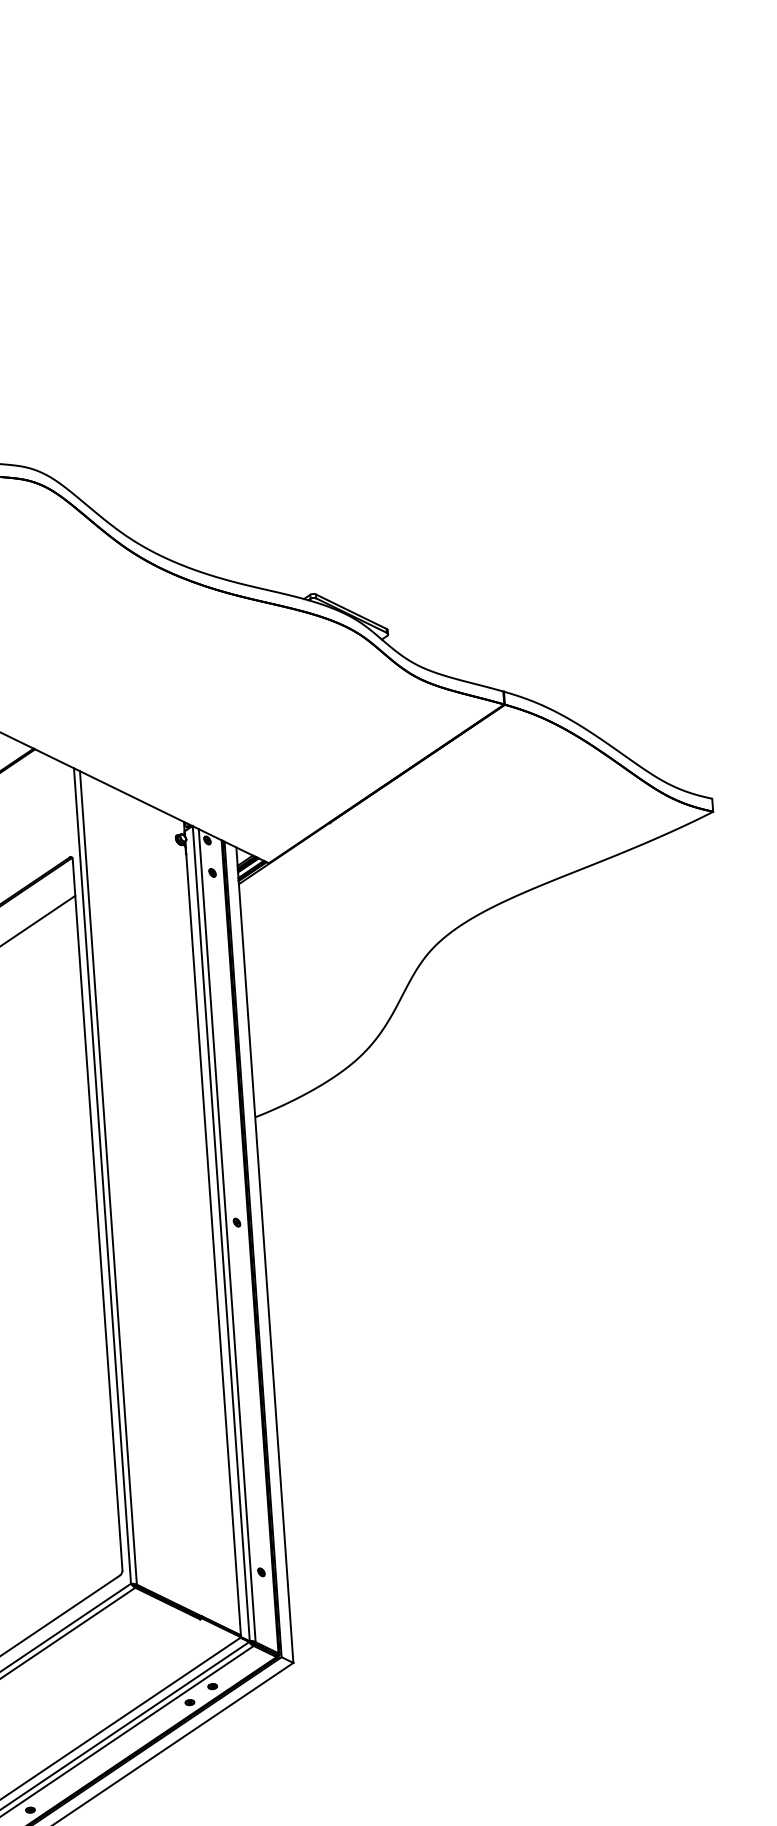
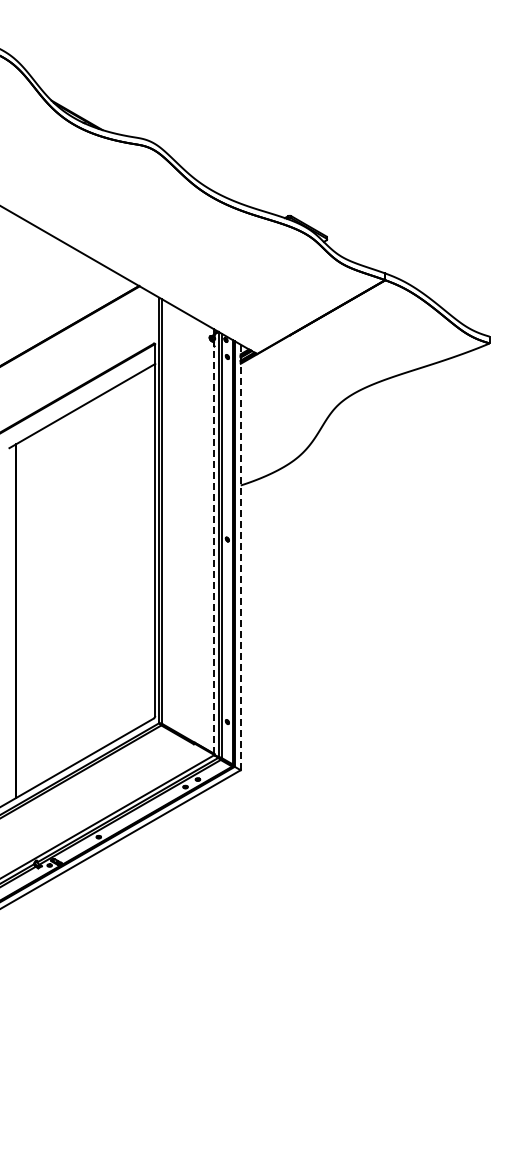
line: (213, 1239) -> (214, 547), solid -> dashed
line: (264, 1255) -> (240, 557), solid -> dashed

